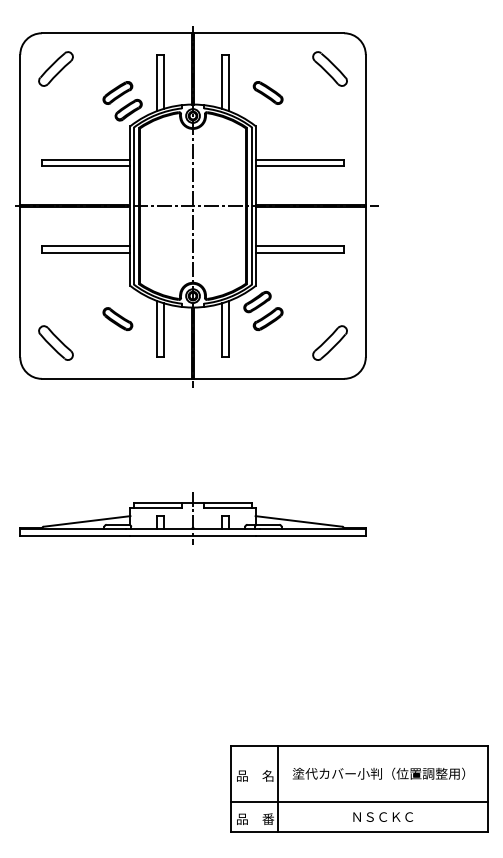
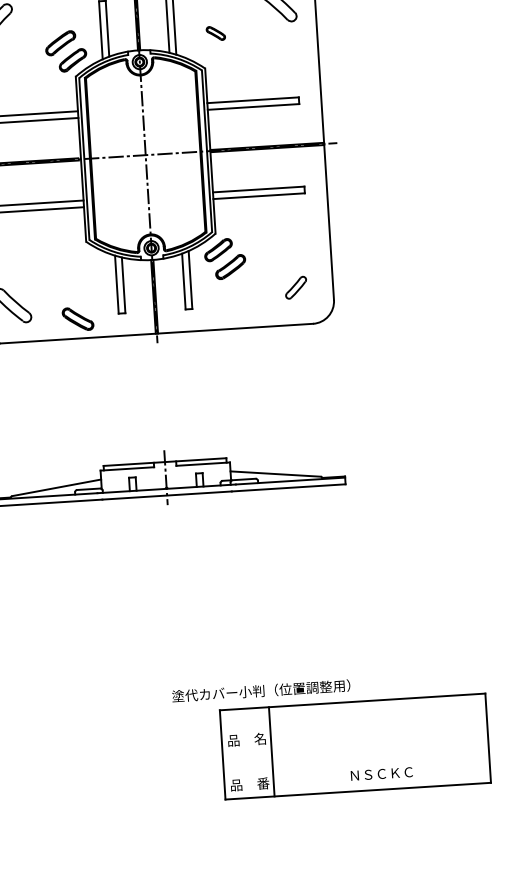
part: (267, 92) -> (215, 33), size x0.6
part: (117, 319) -> (77, 319), moved
part: (329, 342) -> (295, 287), size x0.6
text: (379, 773) -> (261, 690), moved
line: (358, 802) -> (355, 760), removed

